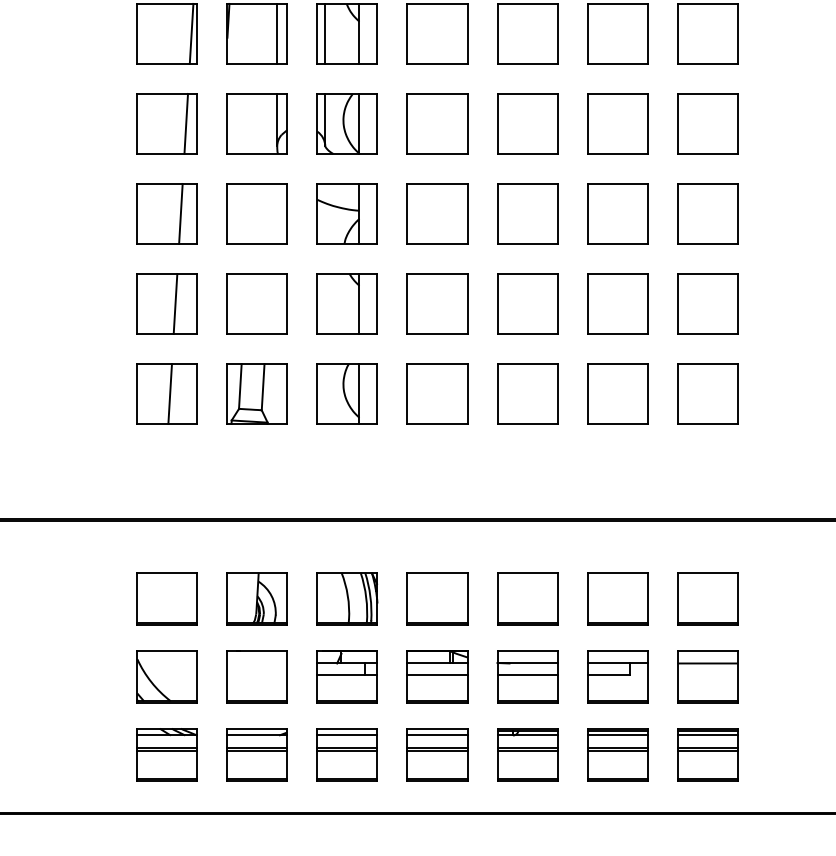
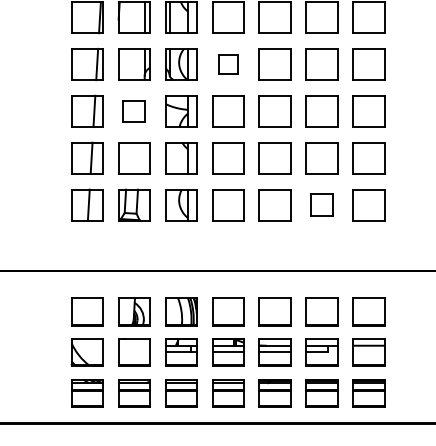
part: (438, 123) -> (228, 64), size x0.6
part: (257, 214) -> (134, 111), size x0.7
part: (616, 394) -> (321, 205), size x0.7

